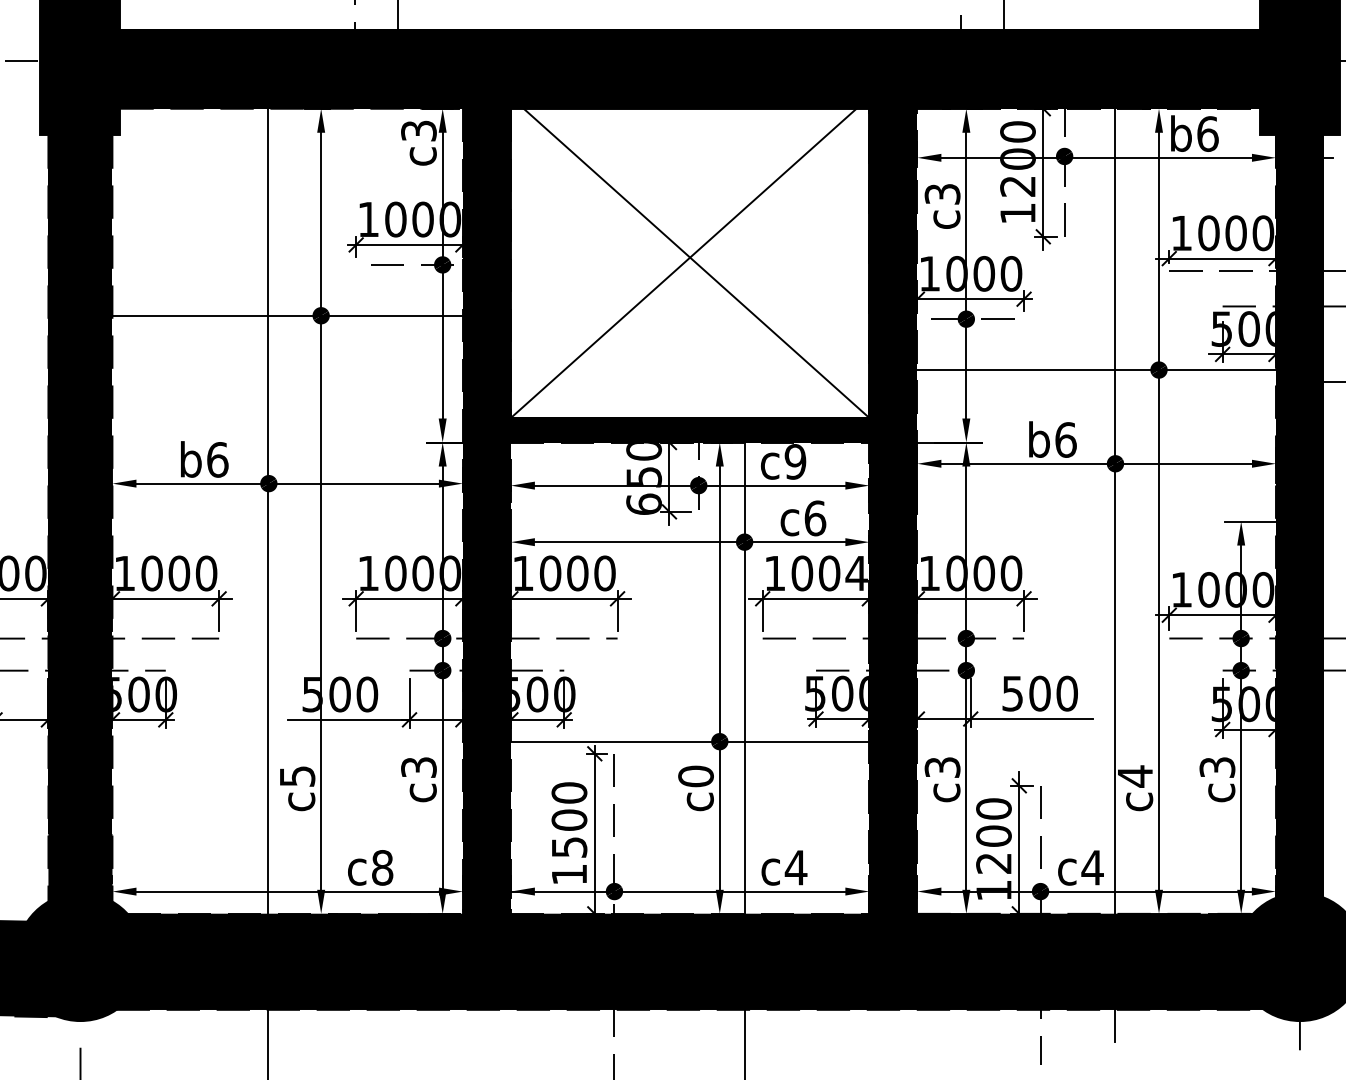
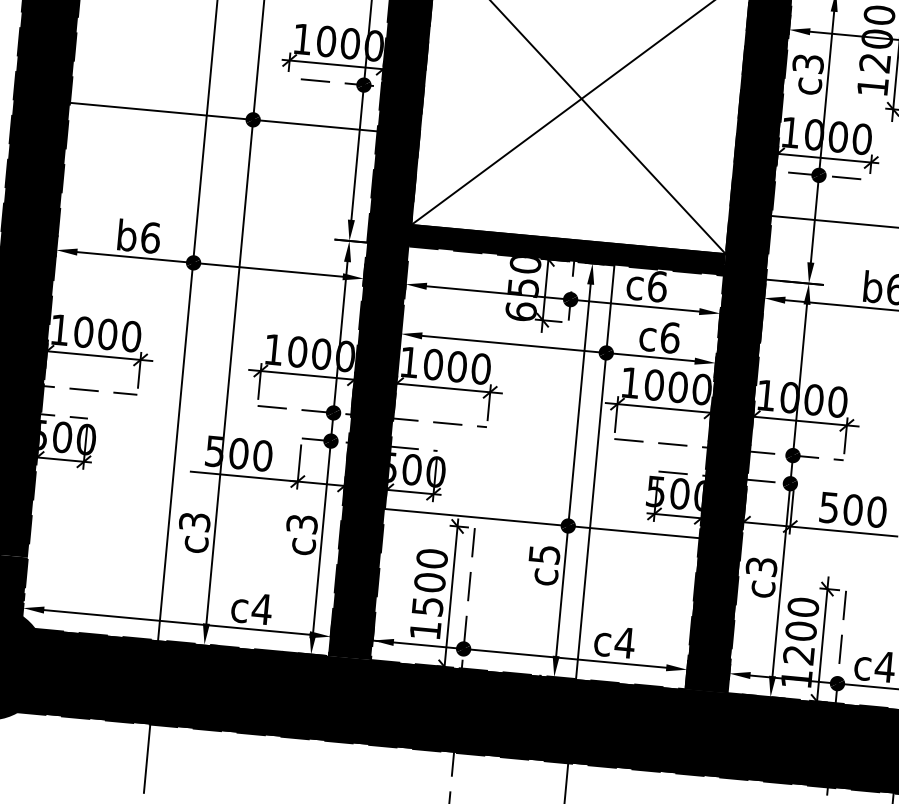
text: (795, 461) -> (657, 286), c9 -> c6
text: (856, 573) -> (701, 389), 1004 -> 1000
text: (296, 775) -> (194, 521), c5 -> c3
text: (695, 776) -> (544, 554), c0 -> c5
text: (382, 867) -> (262, 608), c8 -> c4

